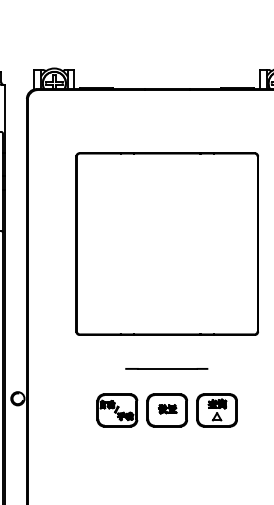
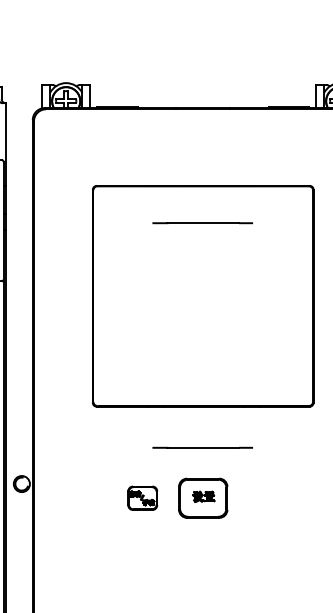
line: (166, 183) -> (202, 222), added
part: (117, 410) -> (142, 498), size x0.6
part: (216, 410) -> (263, 498), removed

